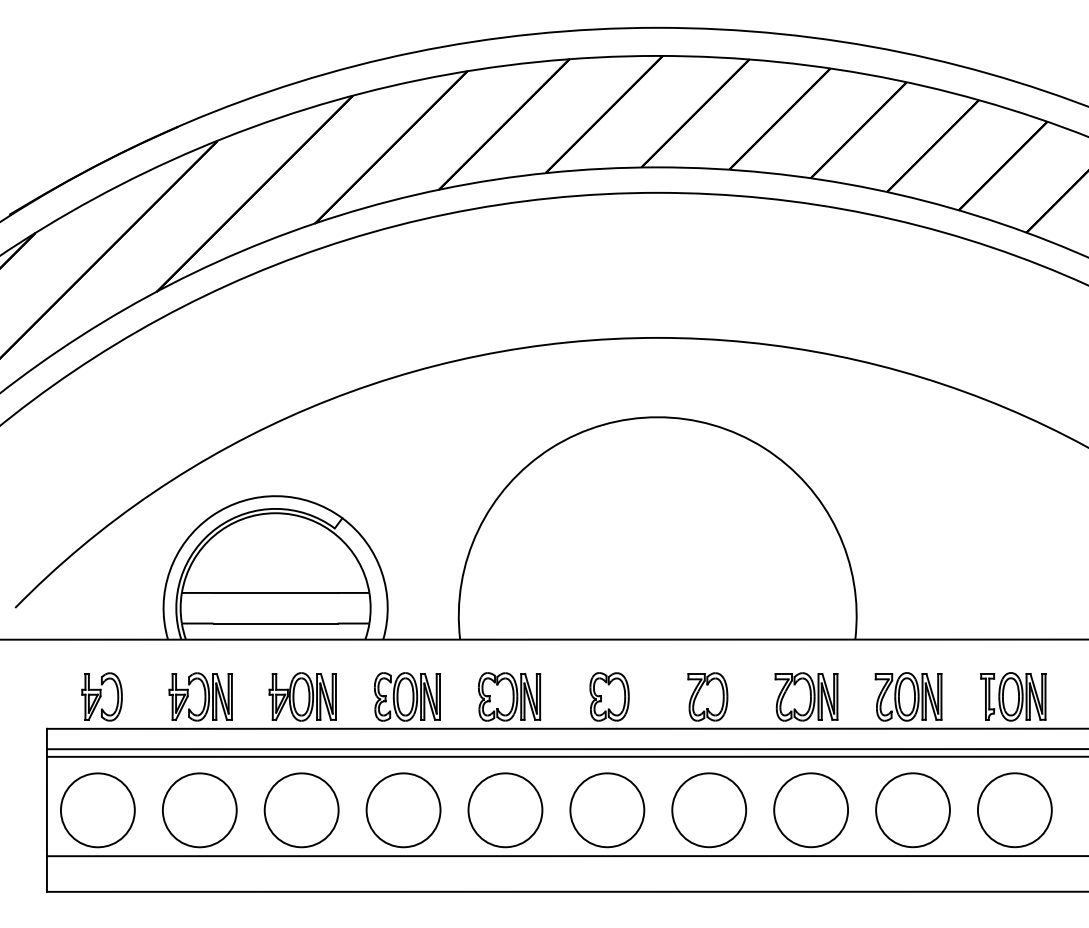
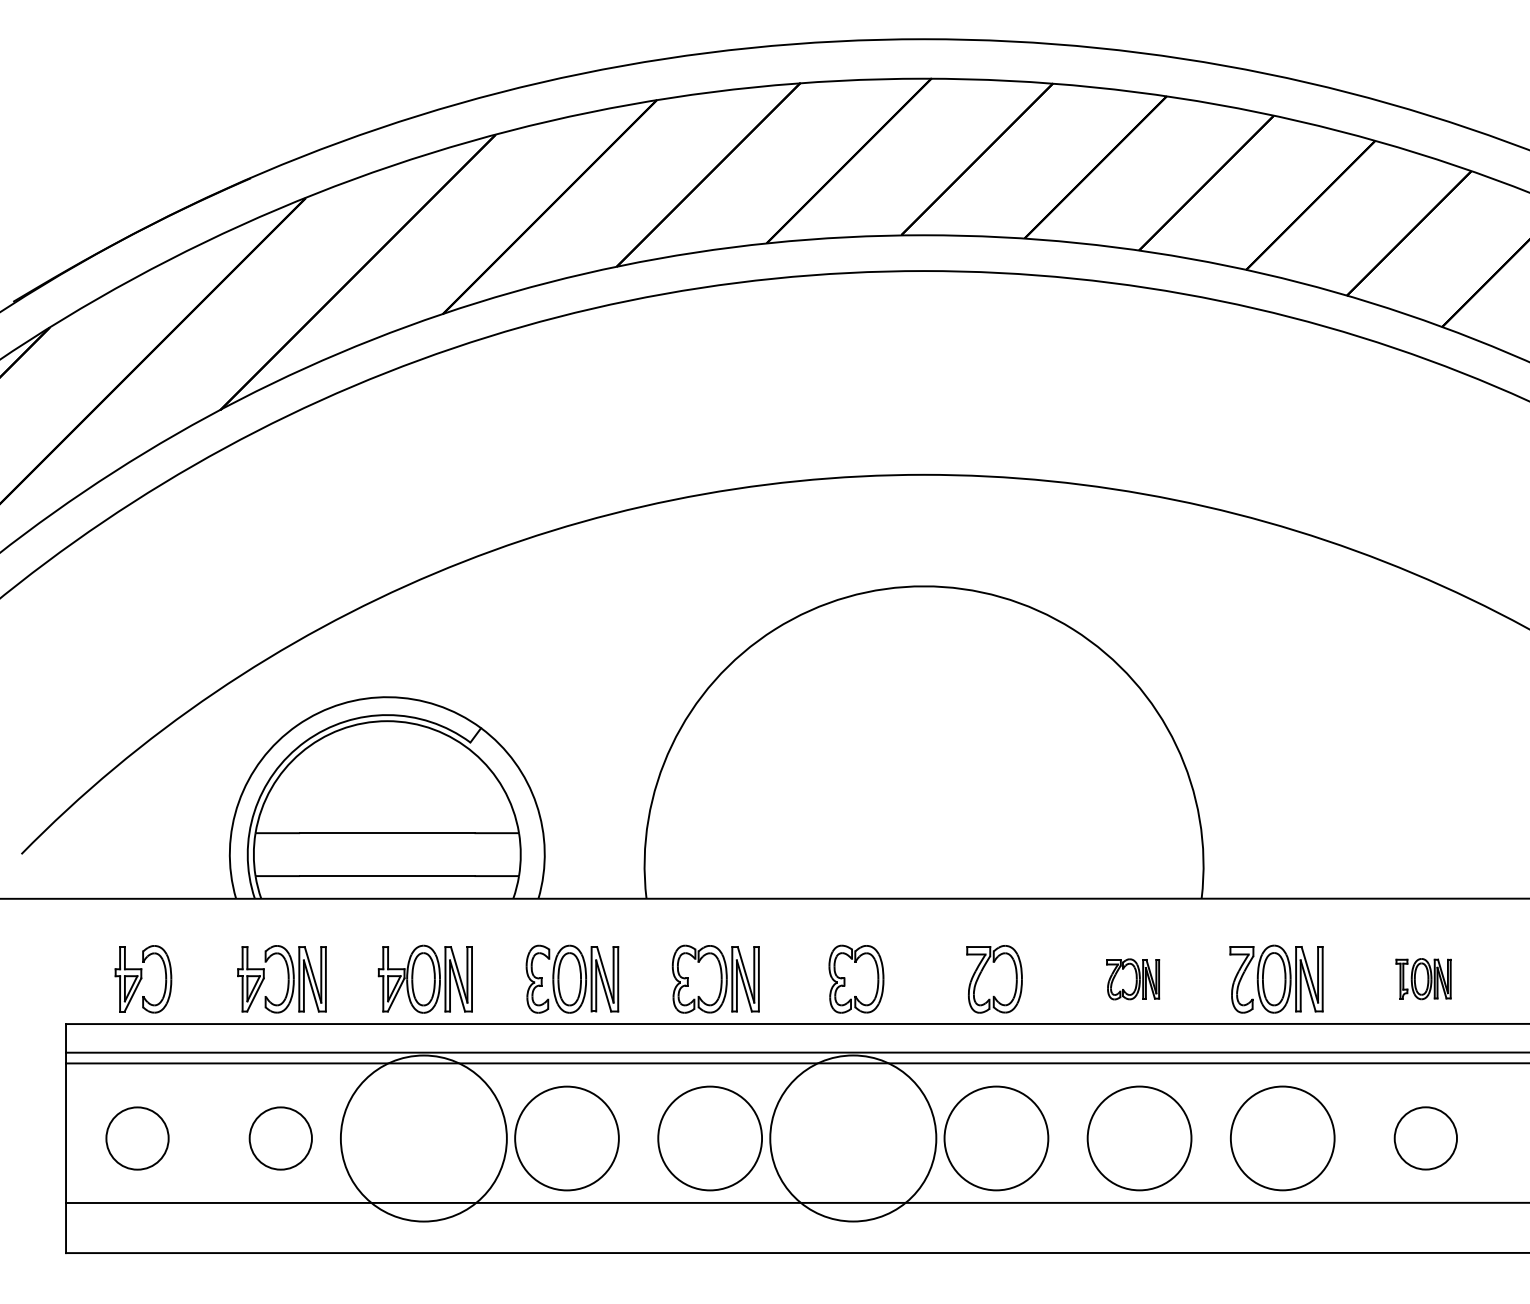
part: (1013, 696) -> (1423, 978), size x0.6
part: (806, 697) -> (1132, 979), size x0.6
circle: (97, 810) -> (137, 1138), size x0.6
circle: (199, 810) -> (280, 1138), size x0.6
circle: (301, 810) -> (423, 1138), size x1.6
circle: (607, 810) -> (853, 1138), size x1.6
circle: (1014, 810) -> (1425, 1138), size x0.6

